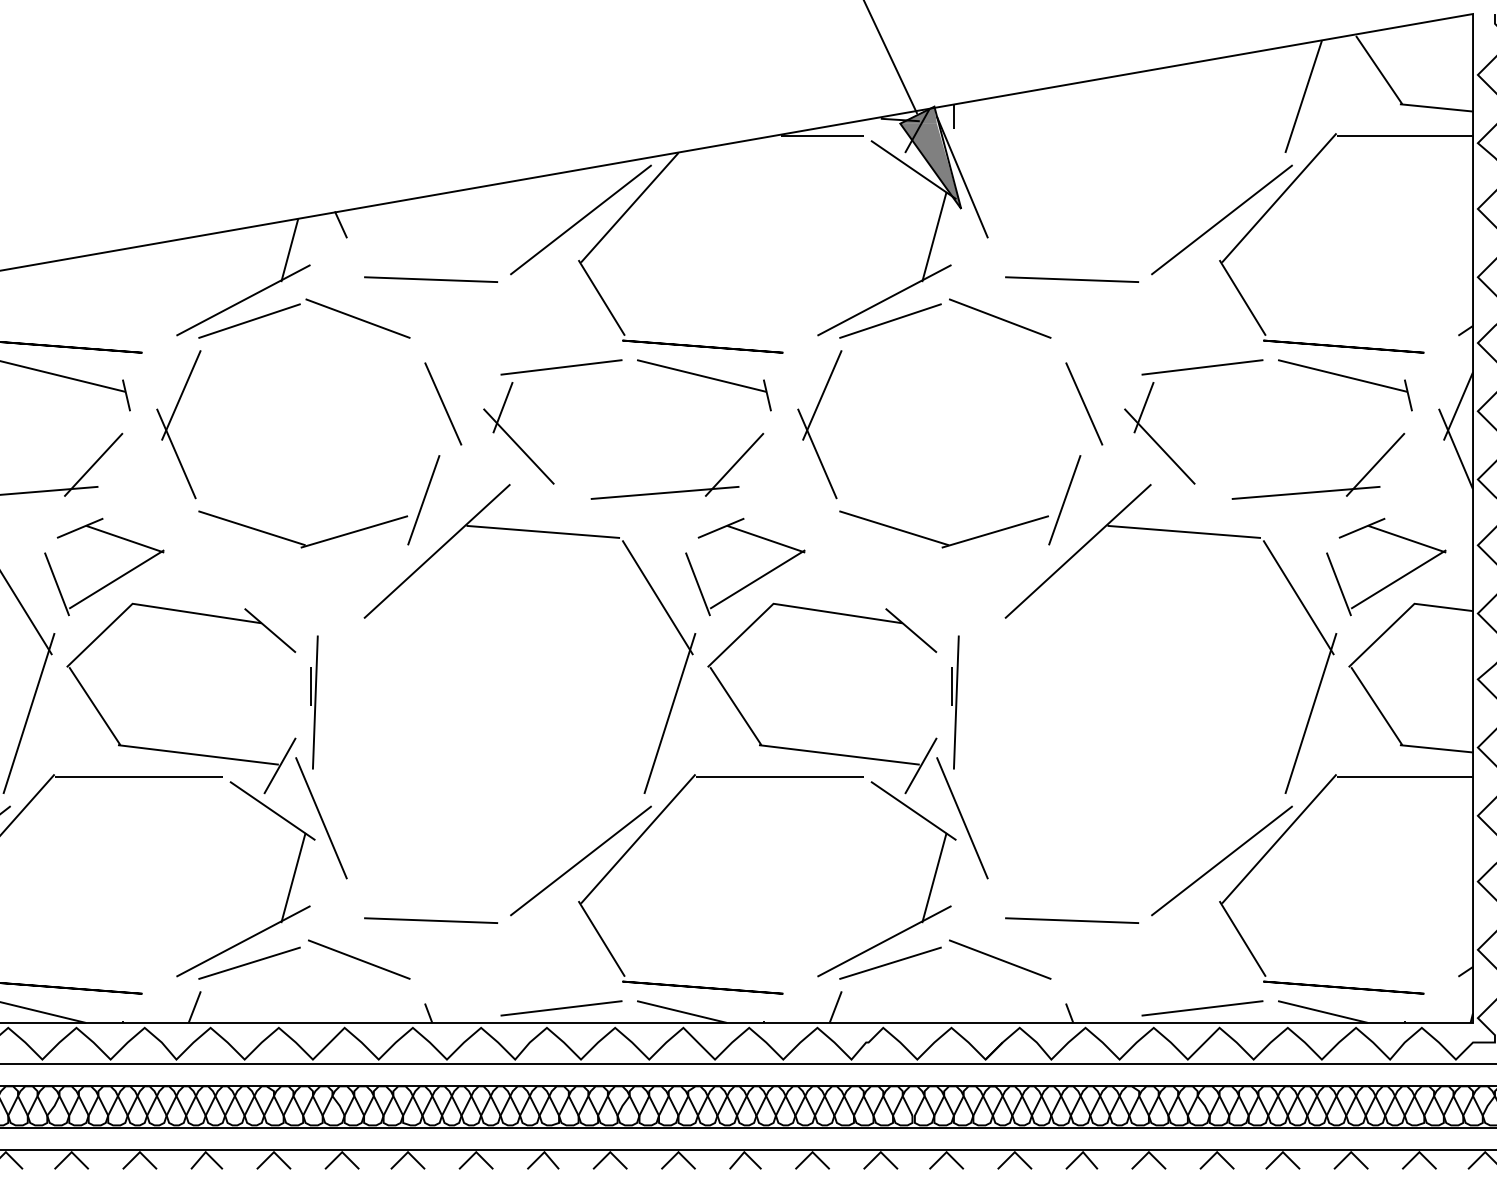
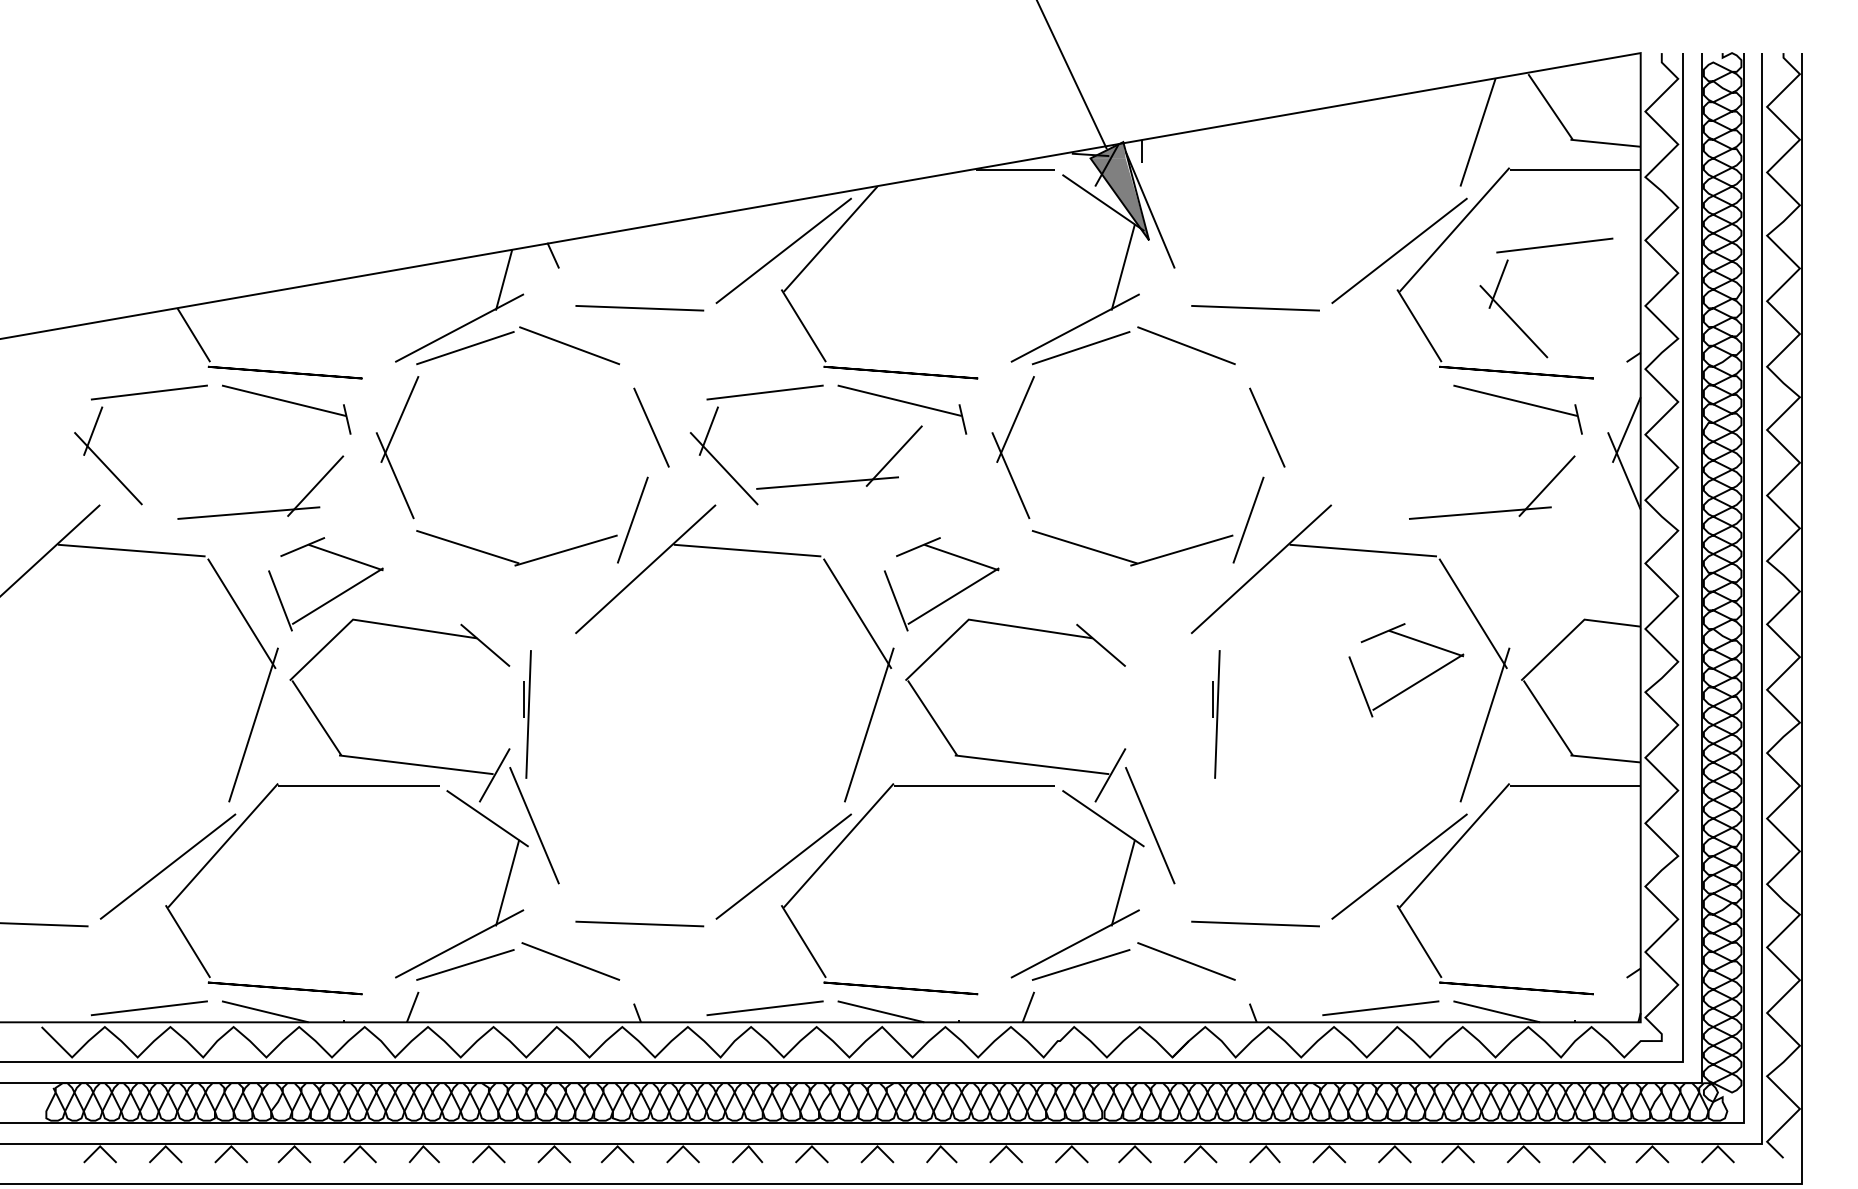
part: (1161, 446) -> (1515, 321), moved
part: (681, 490) -> (843, 480), moved
part: (1395, 579) -> (1415, 682), moved
part: (955, 702) -> (1216, 714), moved

